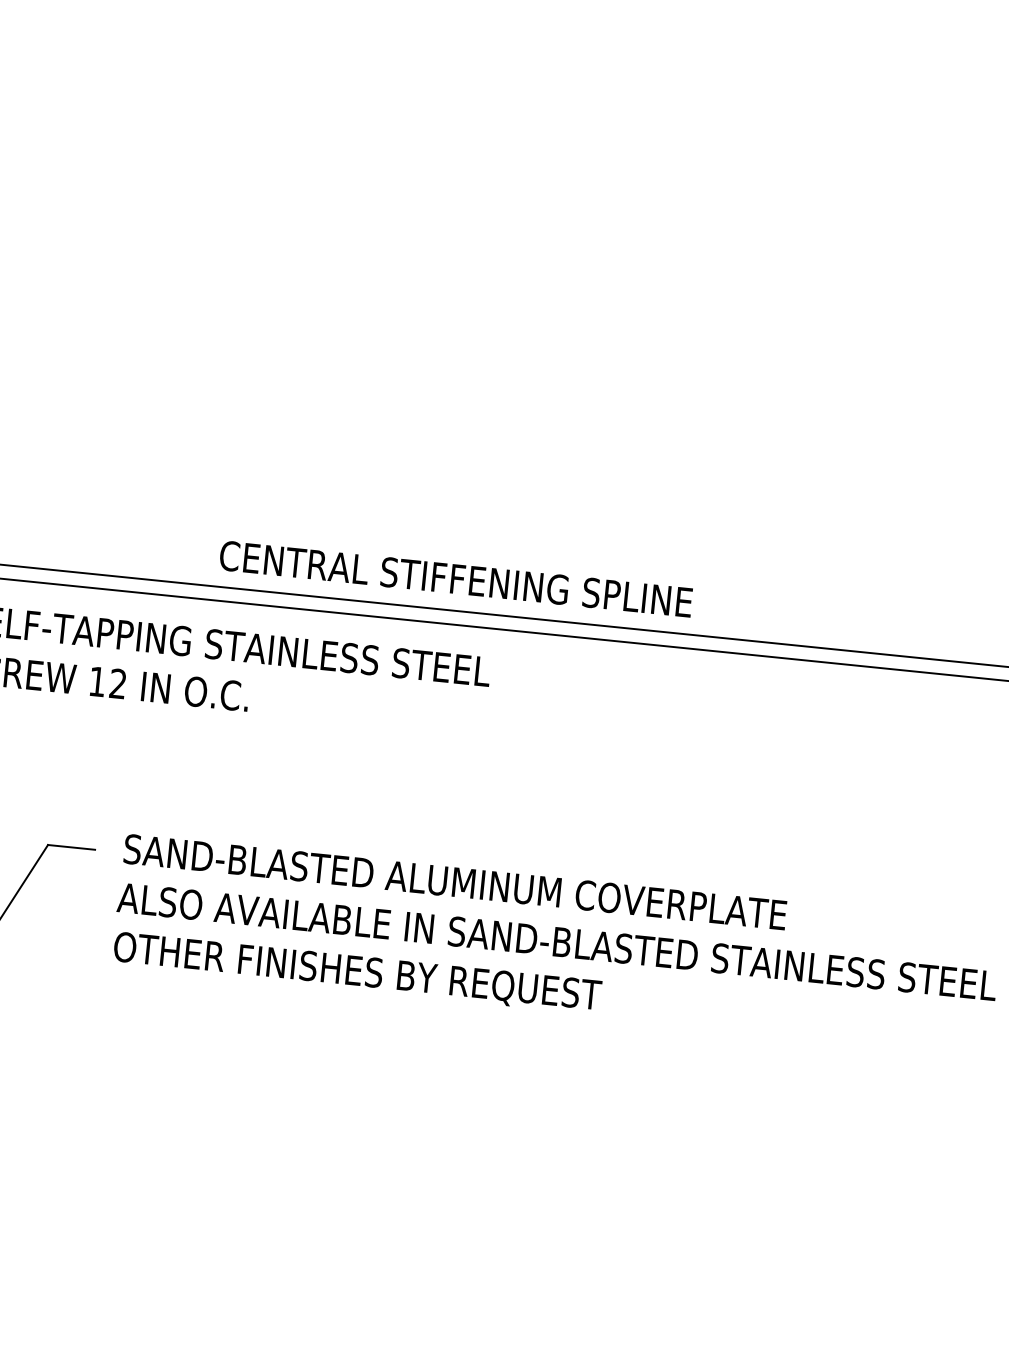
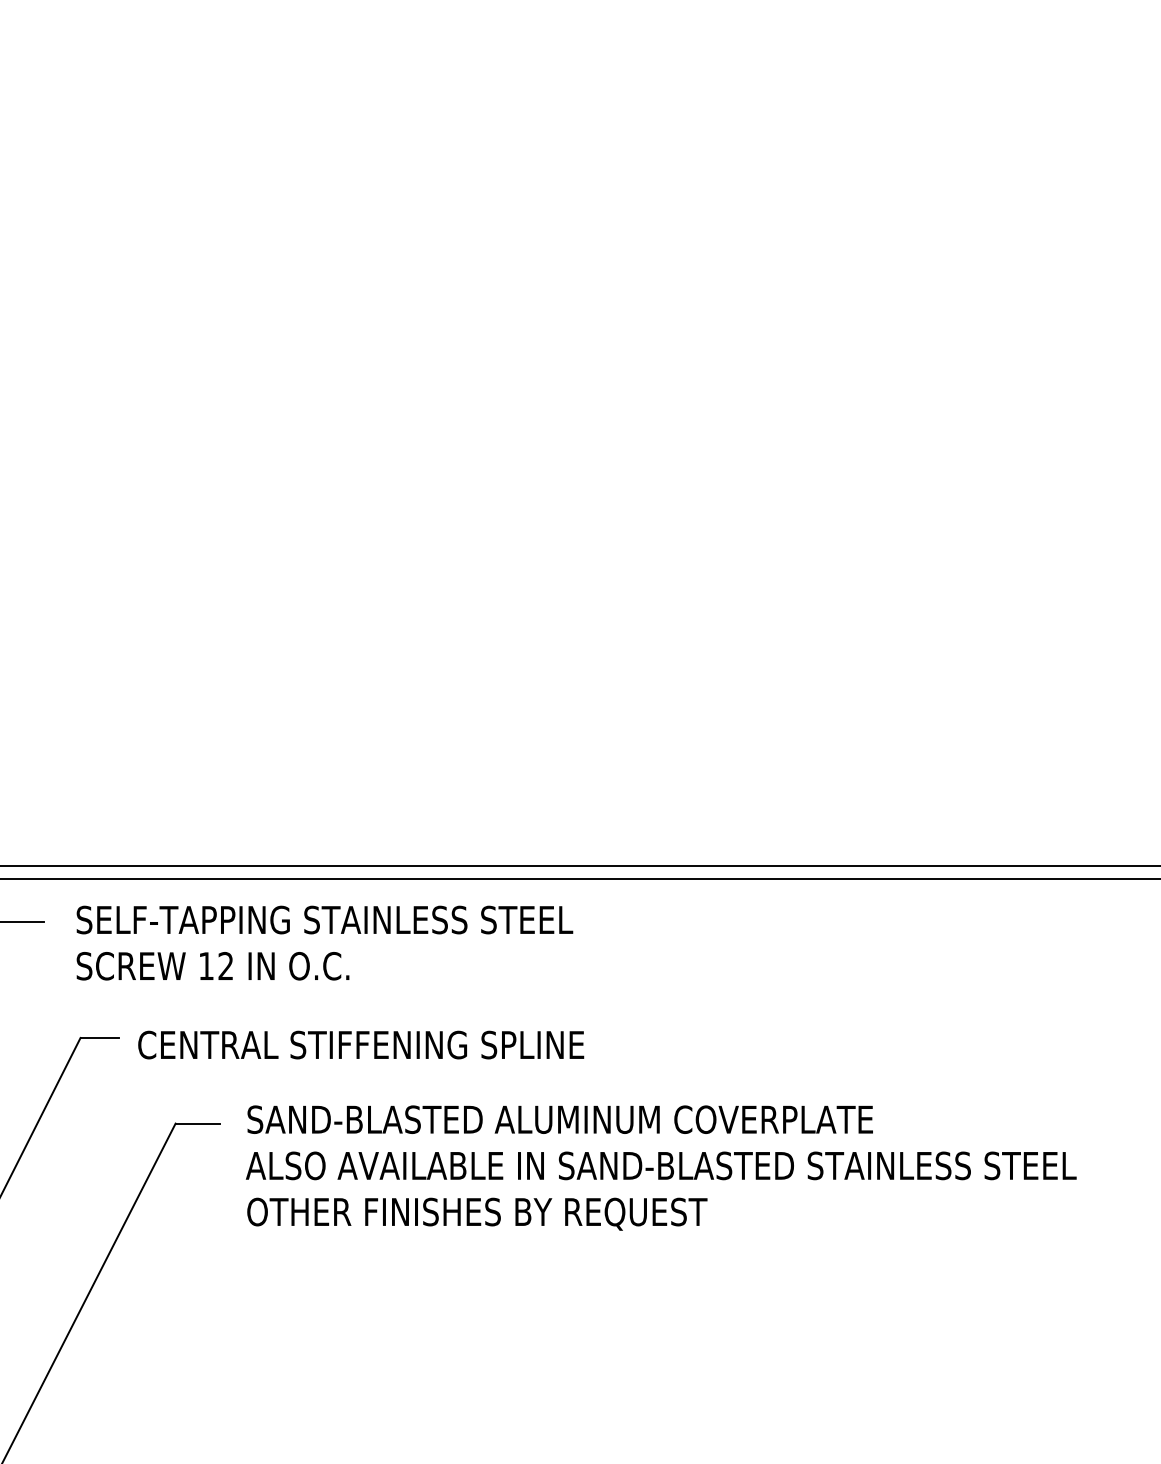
text: (456, 578) -> (361, 1044), moved

